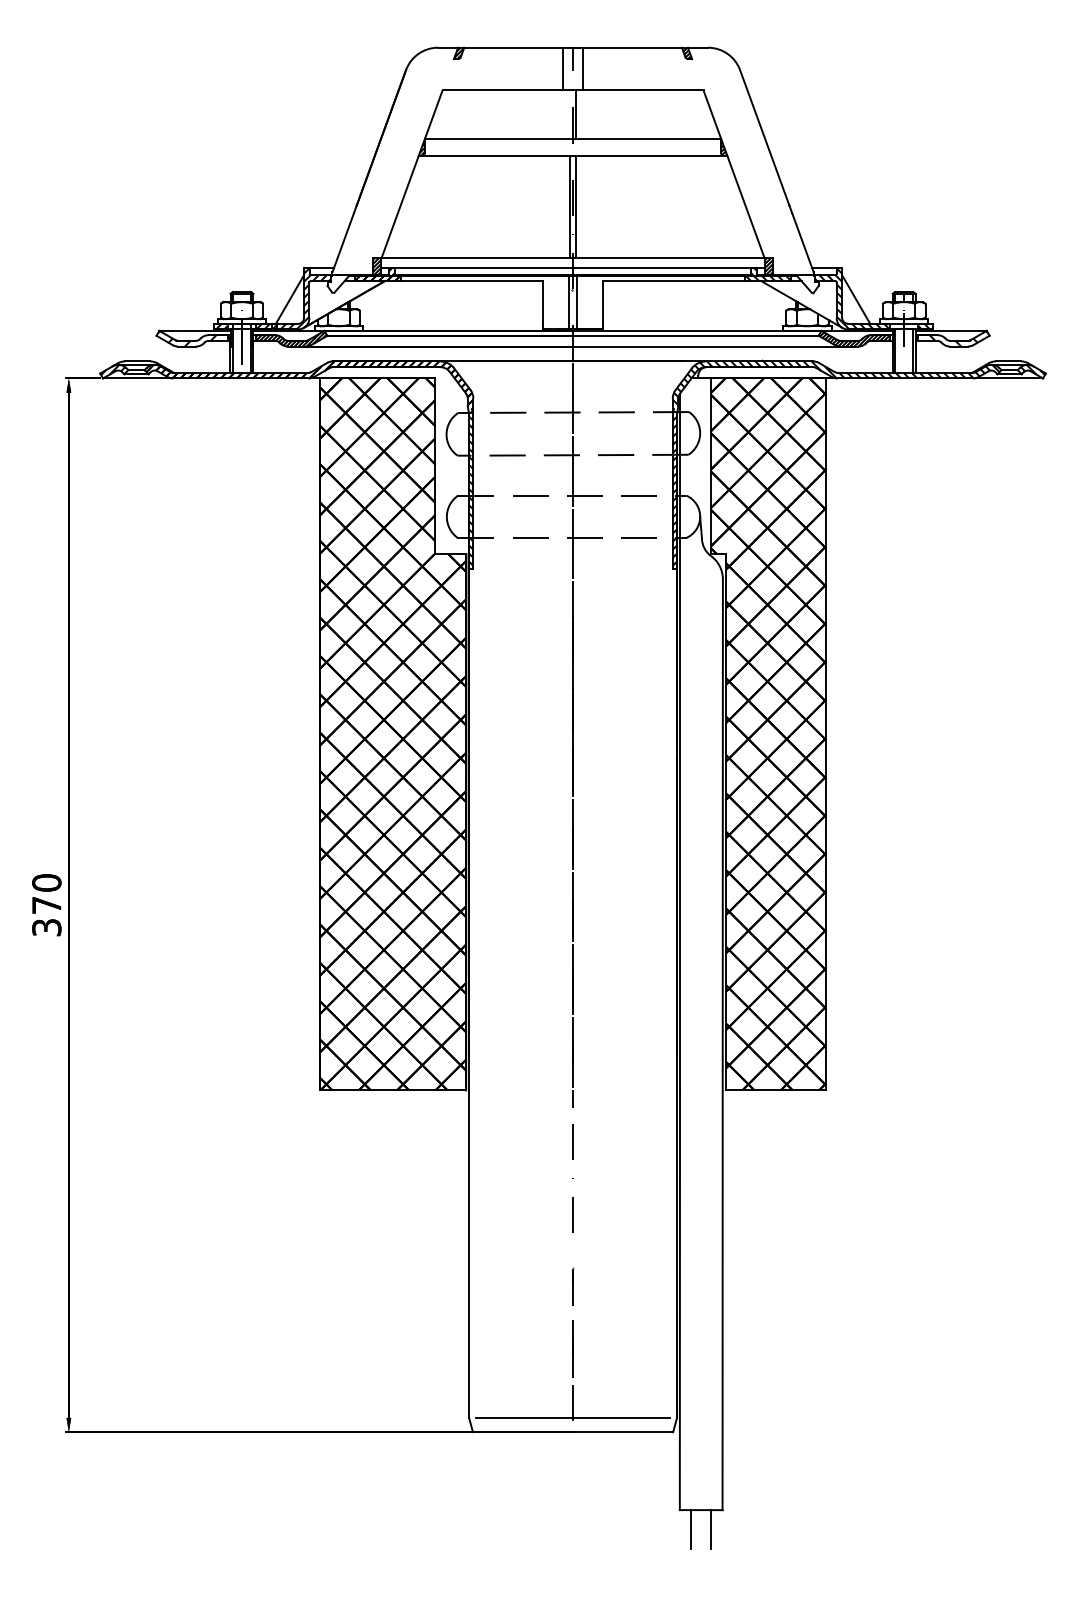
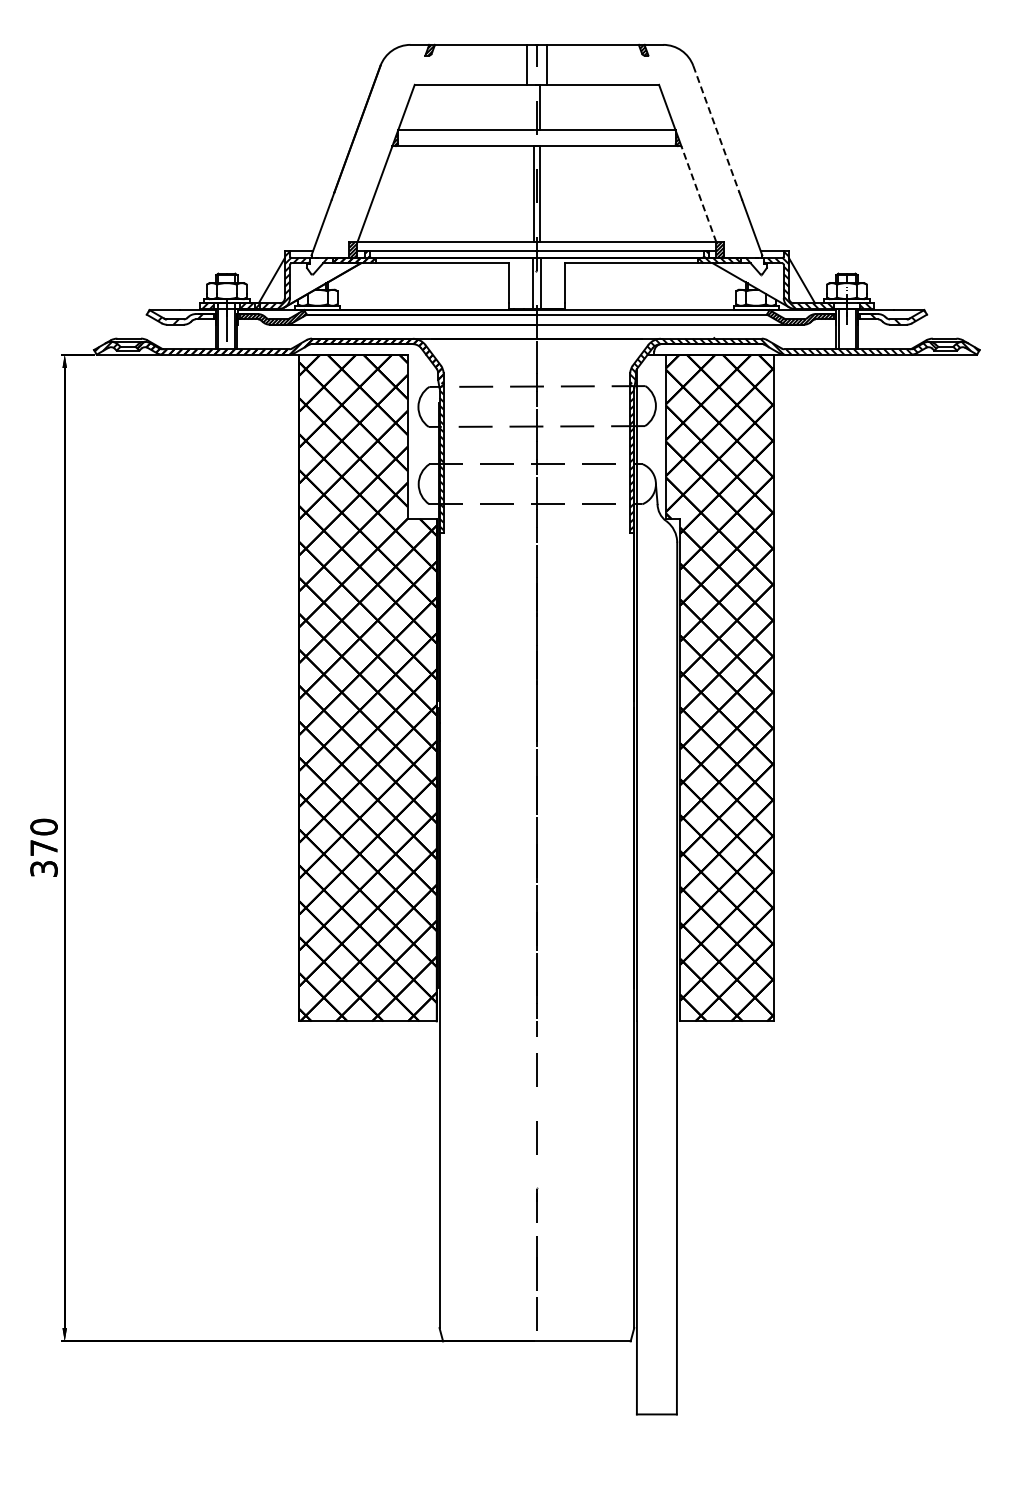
line: (764, 138) -> (716, 129), solid -> dashed
line: (745, 206) -> (698, 193), solid -> dashed
line: (572, 1418) -> (536, 1328), removed
line: (691, 1529) -> (647, 1432), removed
line: (711, 1529) -> (666, 1432), removed

